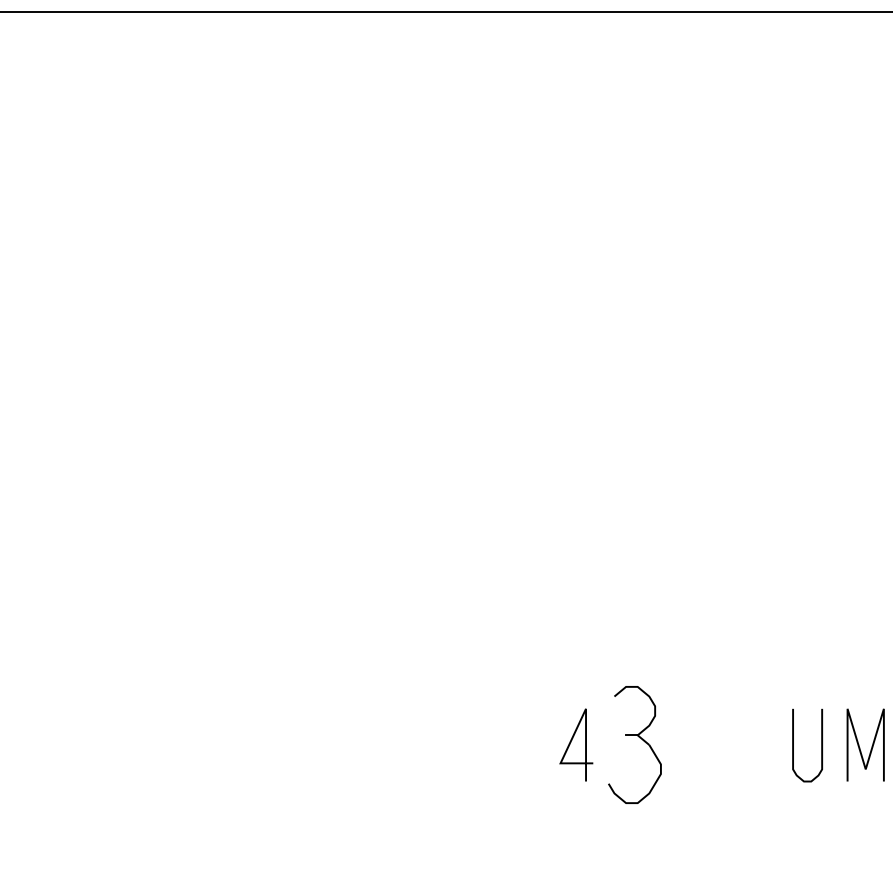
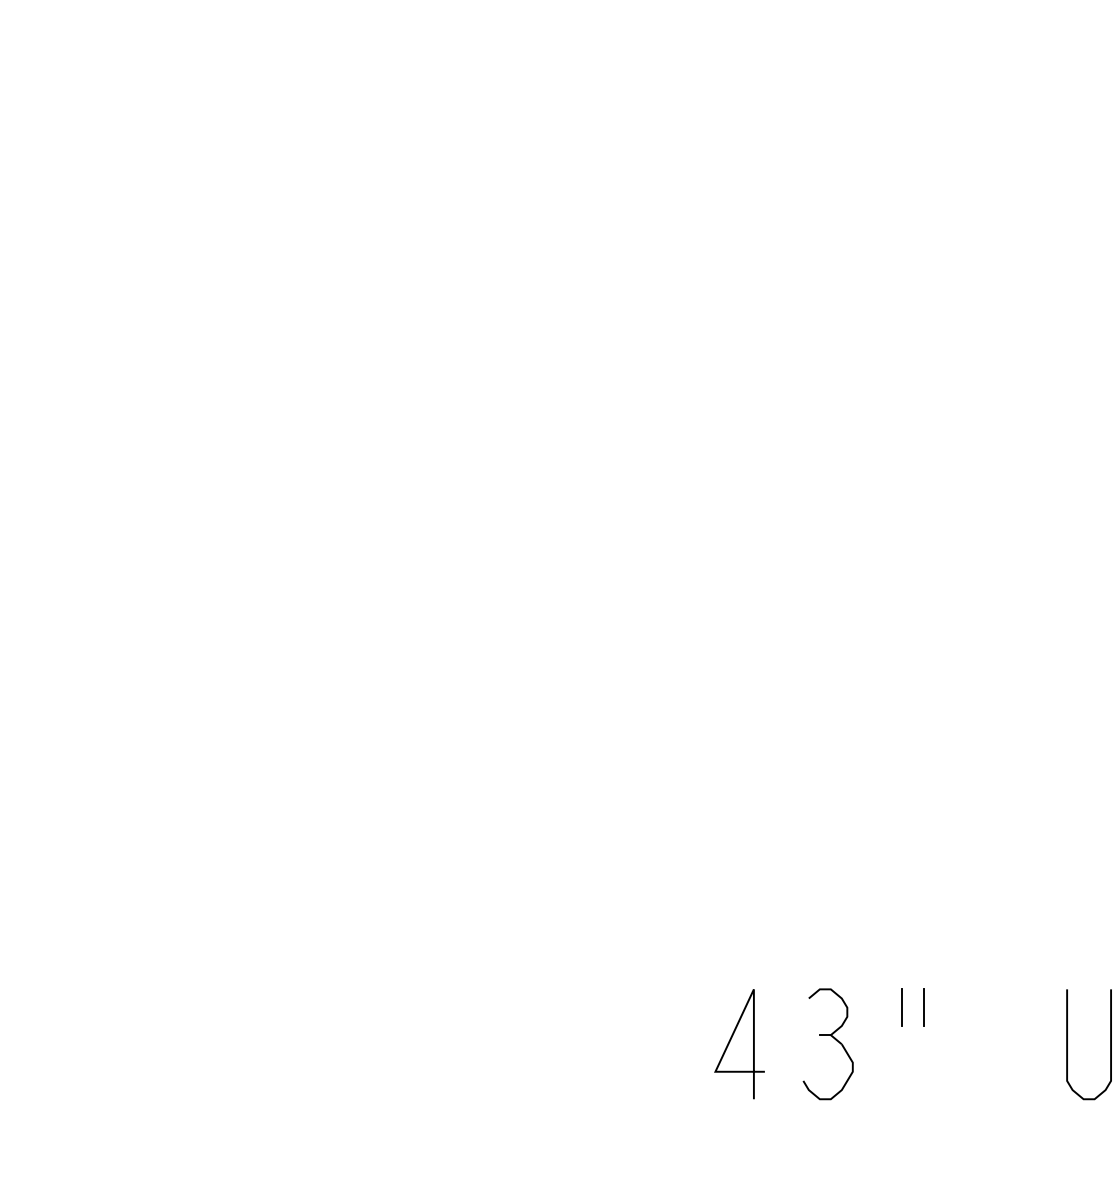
line: (684, 720) -> (902, 1006), added
line: (698, 720) -> (924, 1006), added
part: (635, 745) -> (828, 1044), size x0.62

